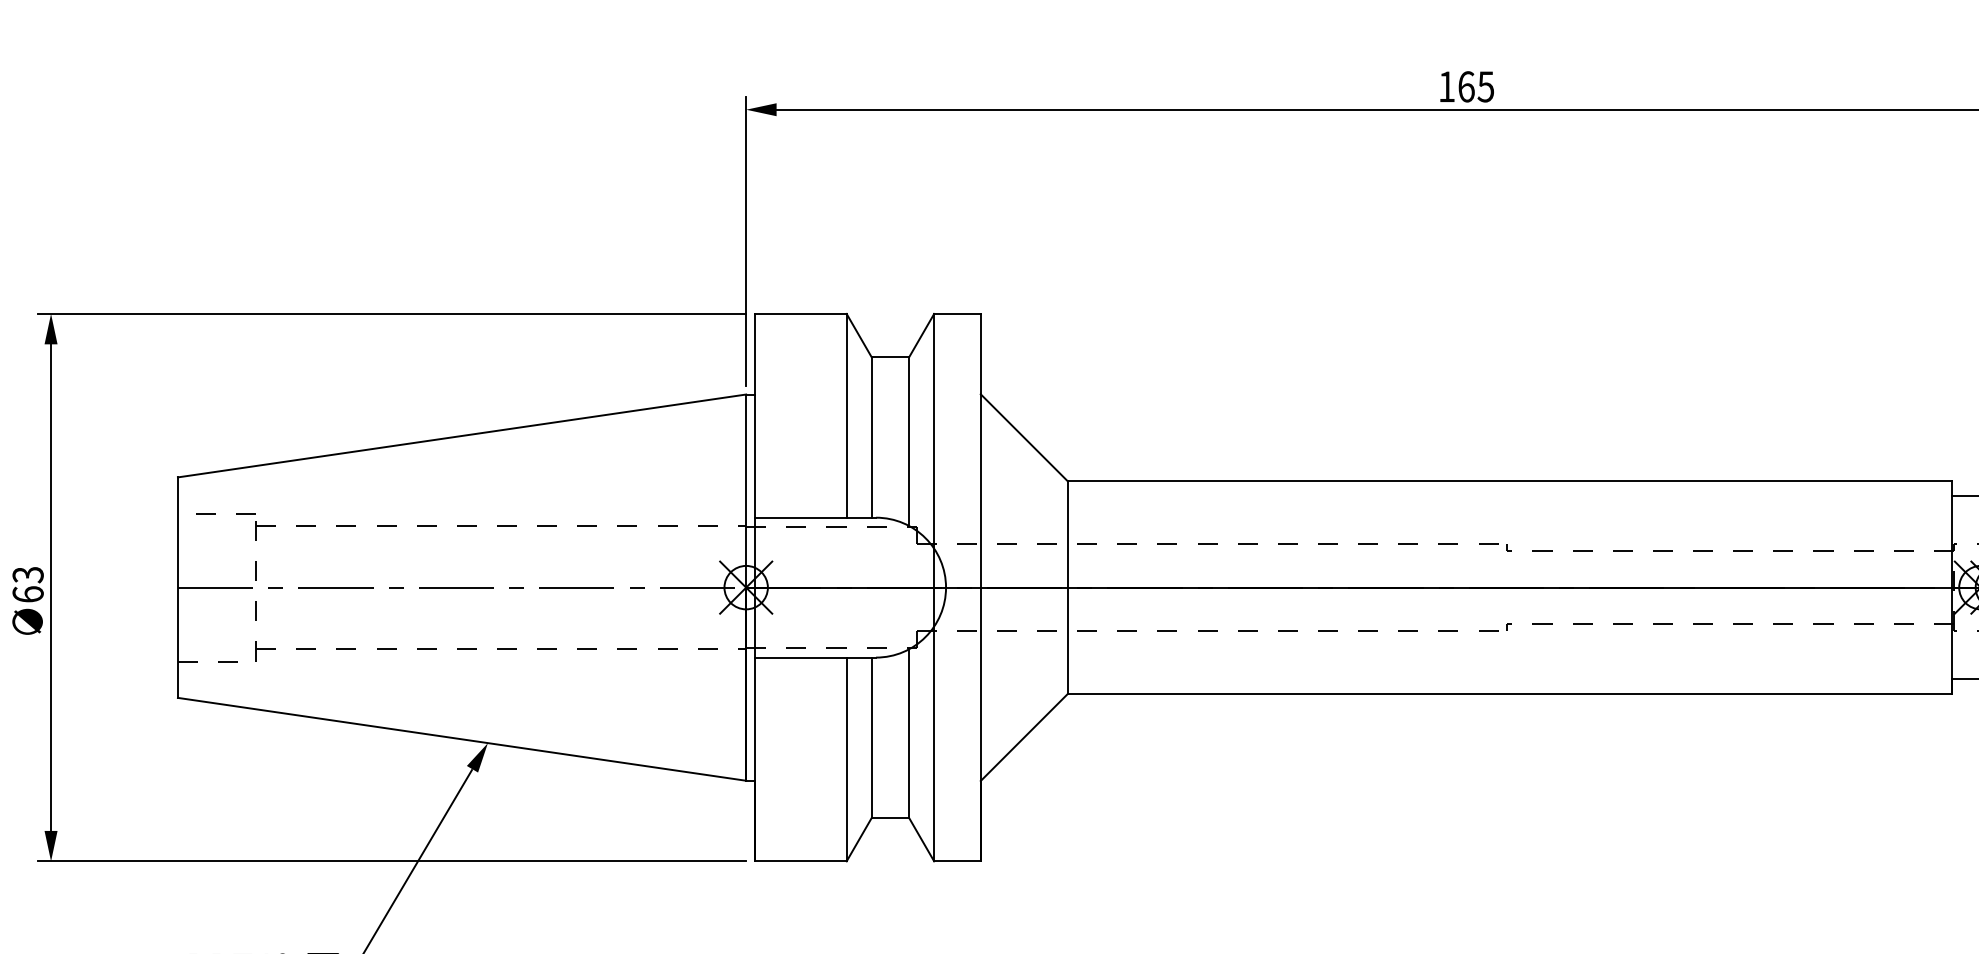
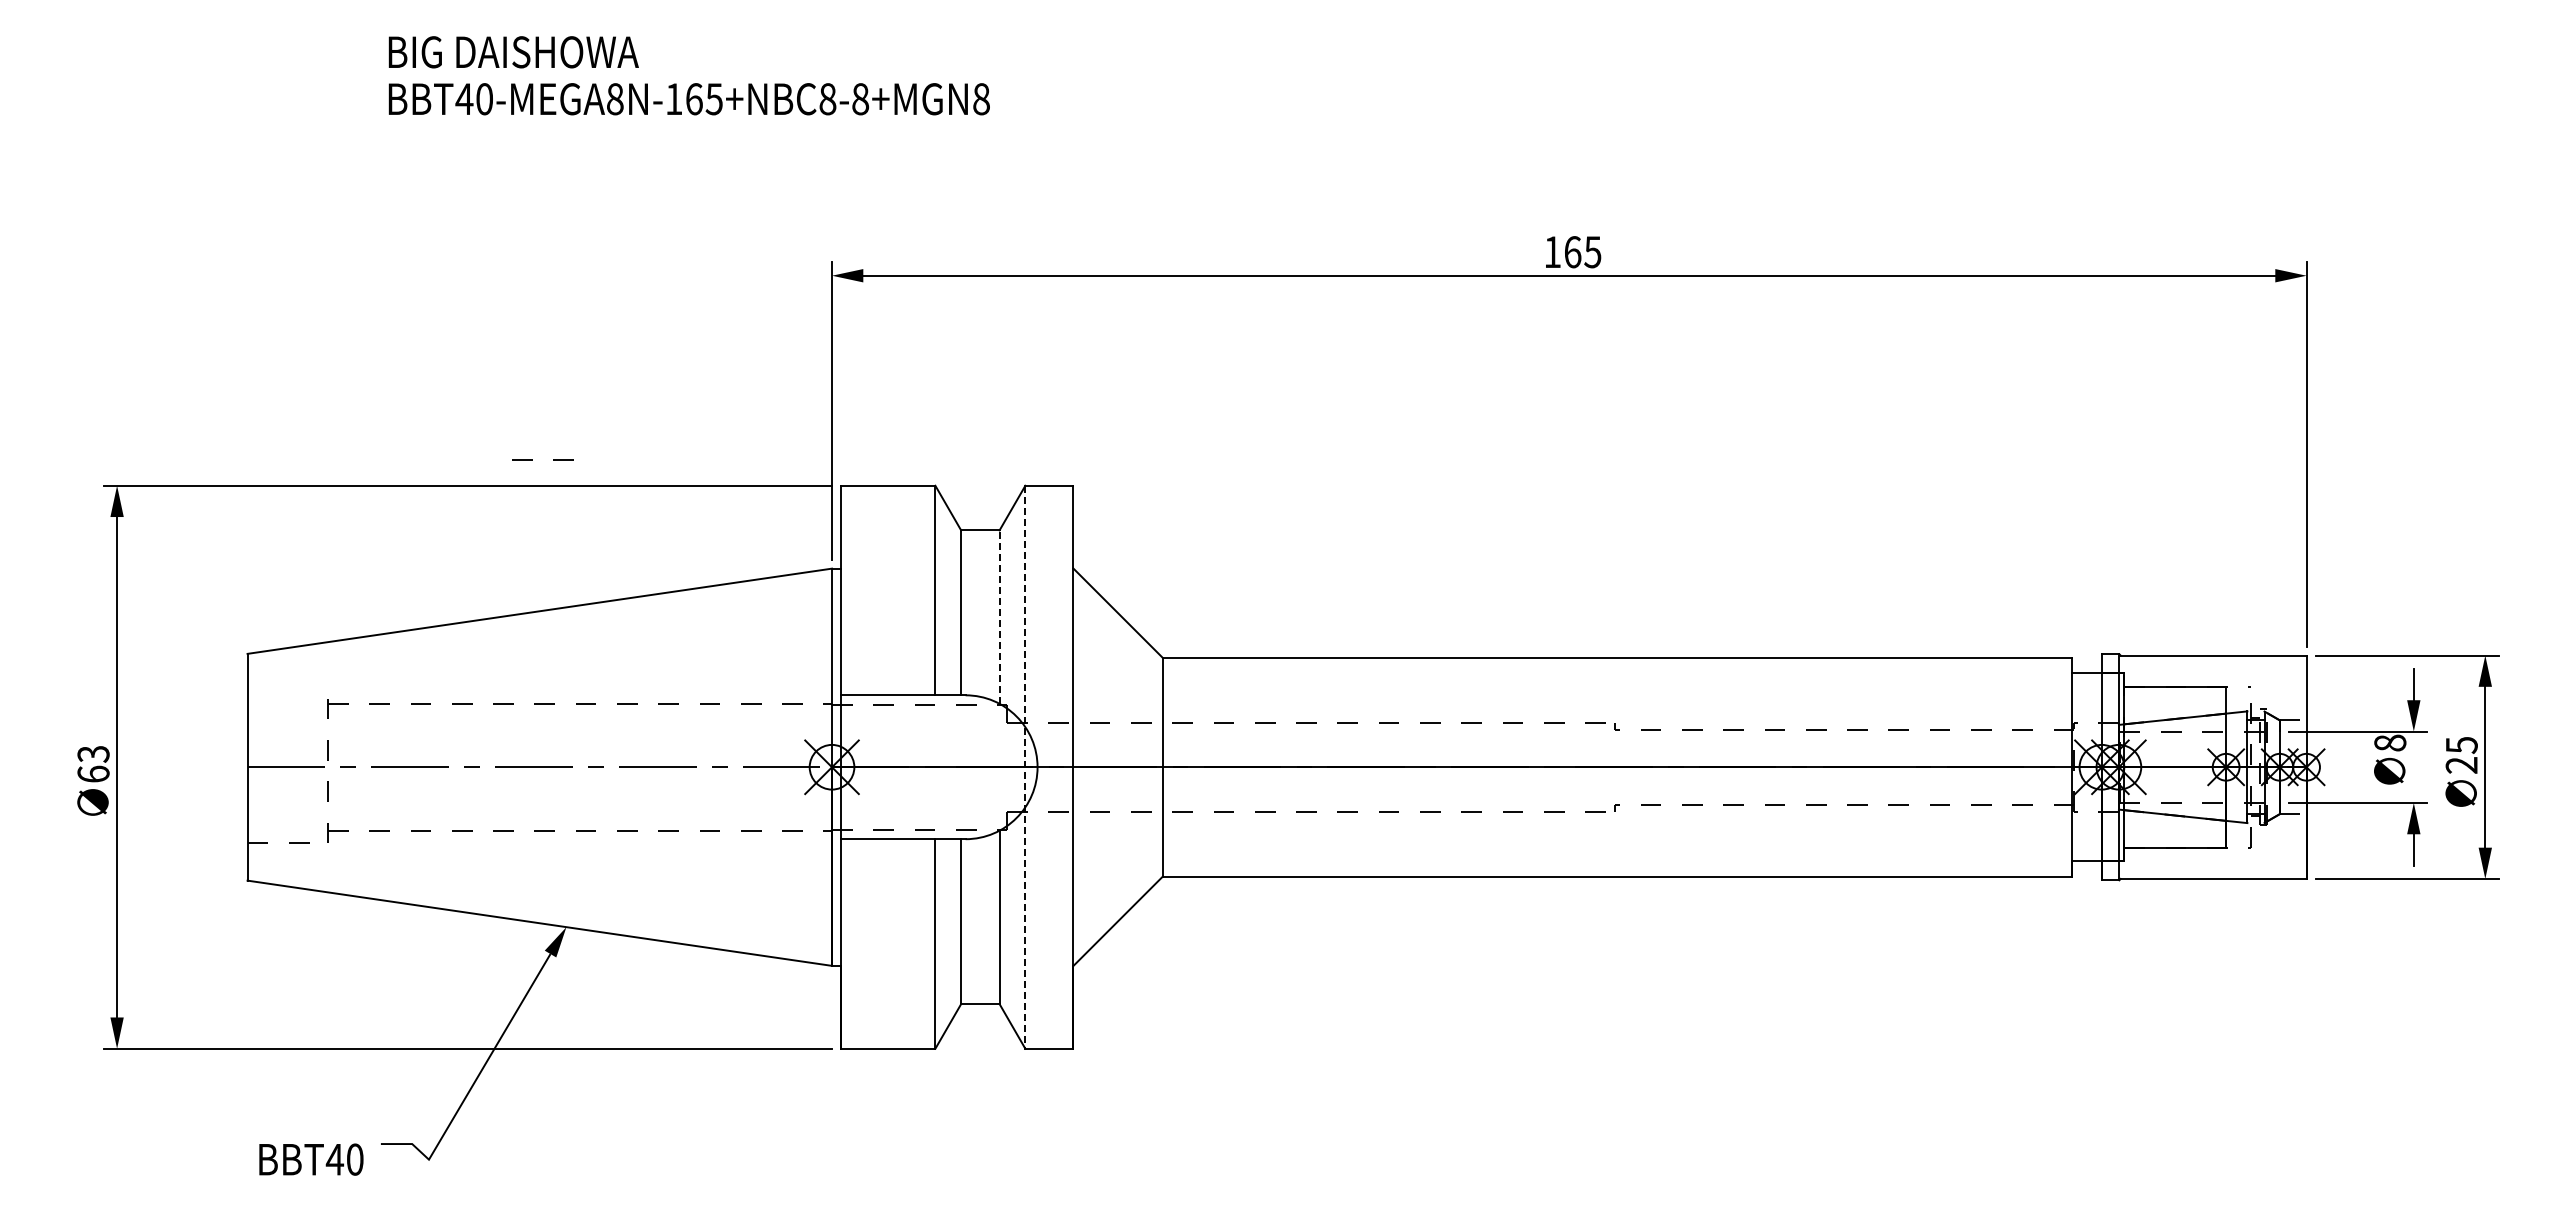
line: (909, 442) -> (999, 617), solid -> dashed
line: (215, 513) -> (532, 459), moved
line: (934, 587) -> (1025, 767), solid -> dashed

